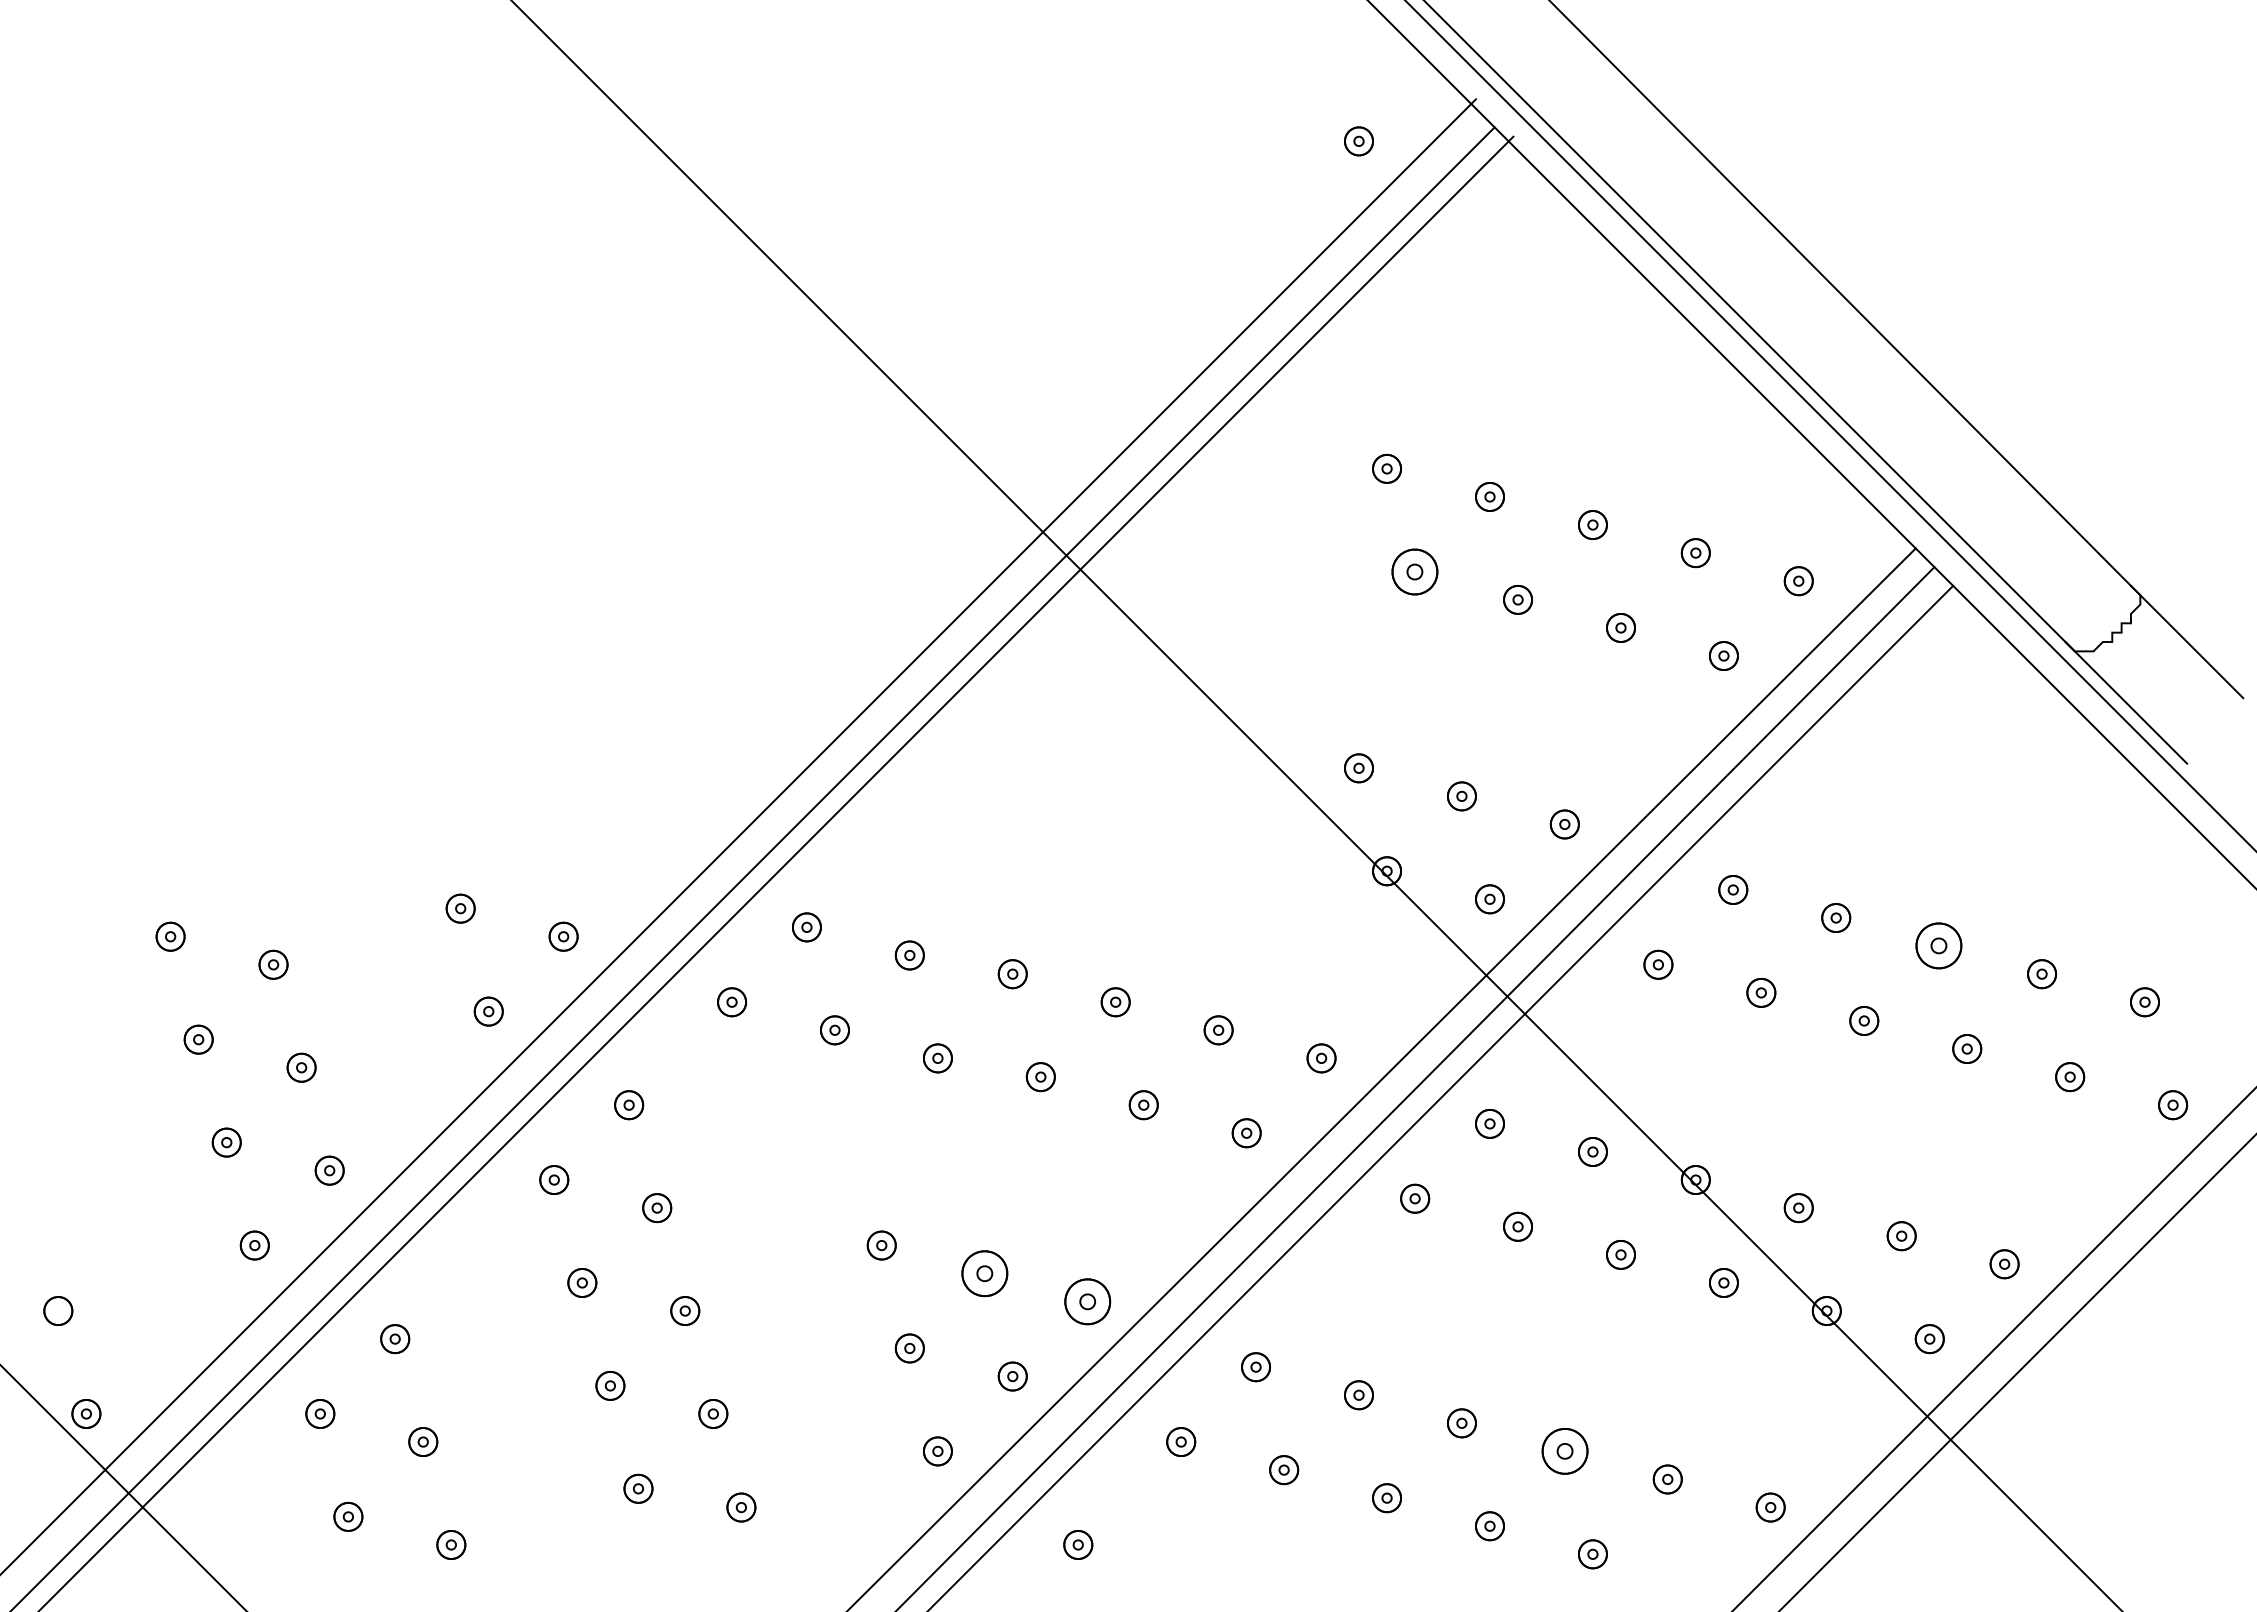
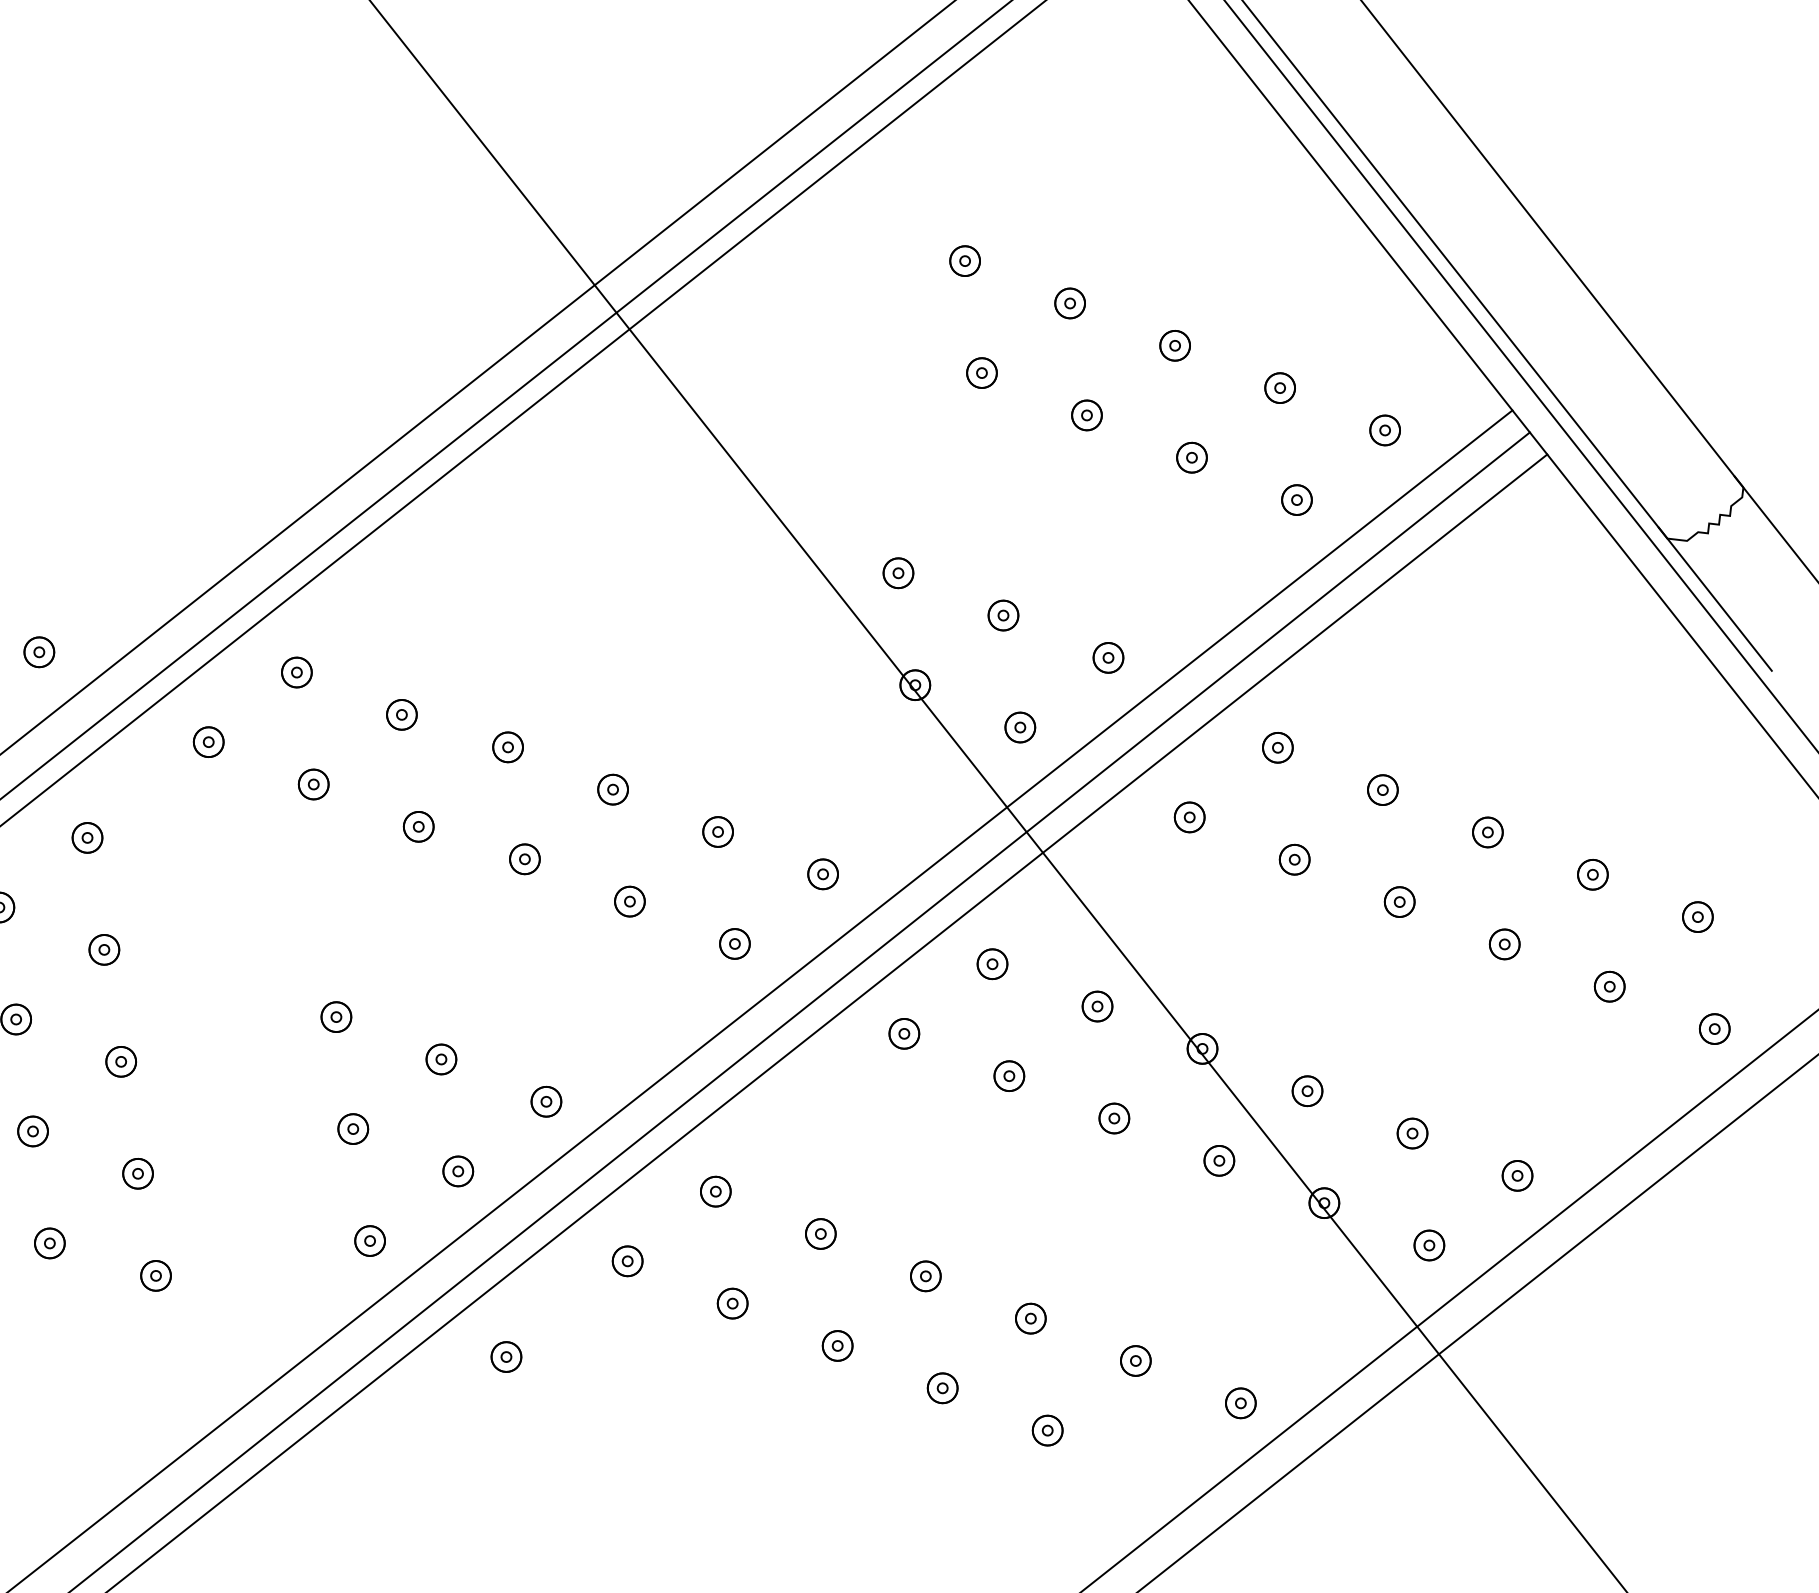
part: (1415, 571) -> (982, 372), size x0.62
part: (1939, 946) -> (1488, 832), size x0.62
part: (984, 1273) -> (441, 1059), size x0.62
part: (1087, 1301) -> (546, 1101), size x0.62
part: (1564, 1451) -> (1030, 1318), size x0.62

